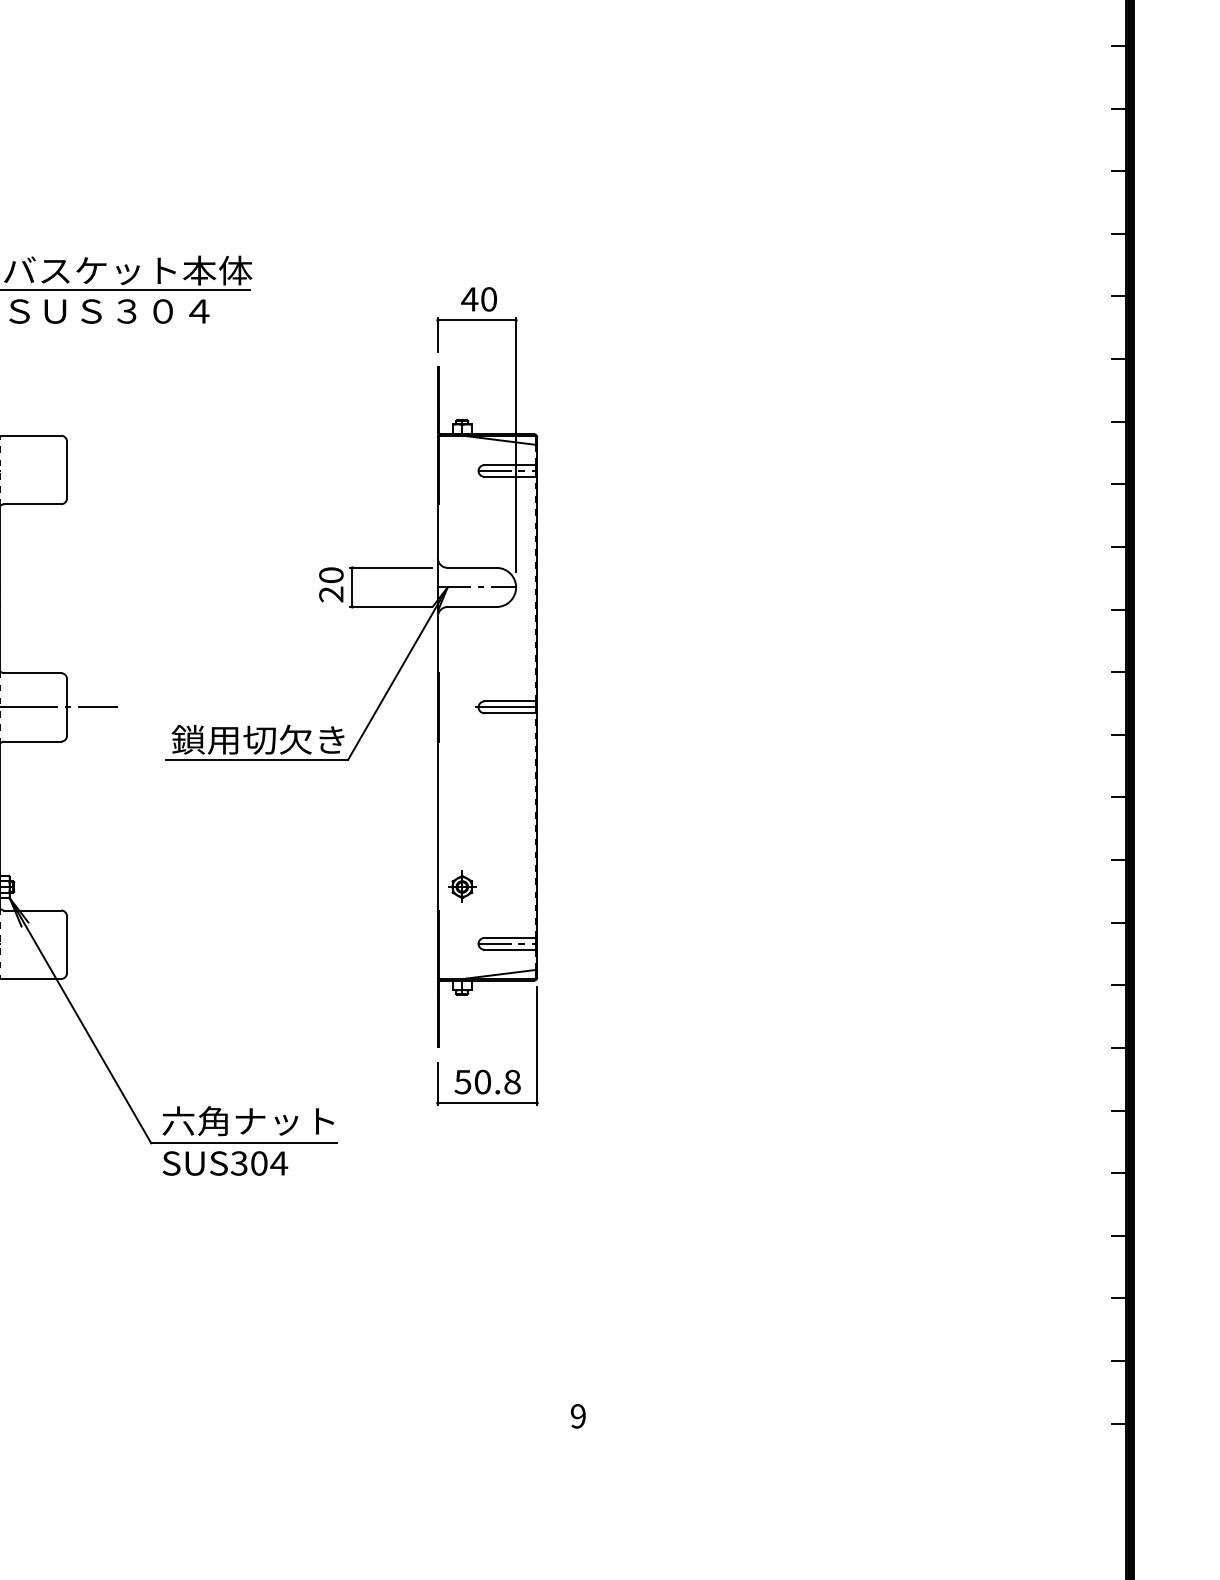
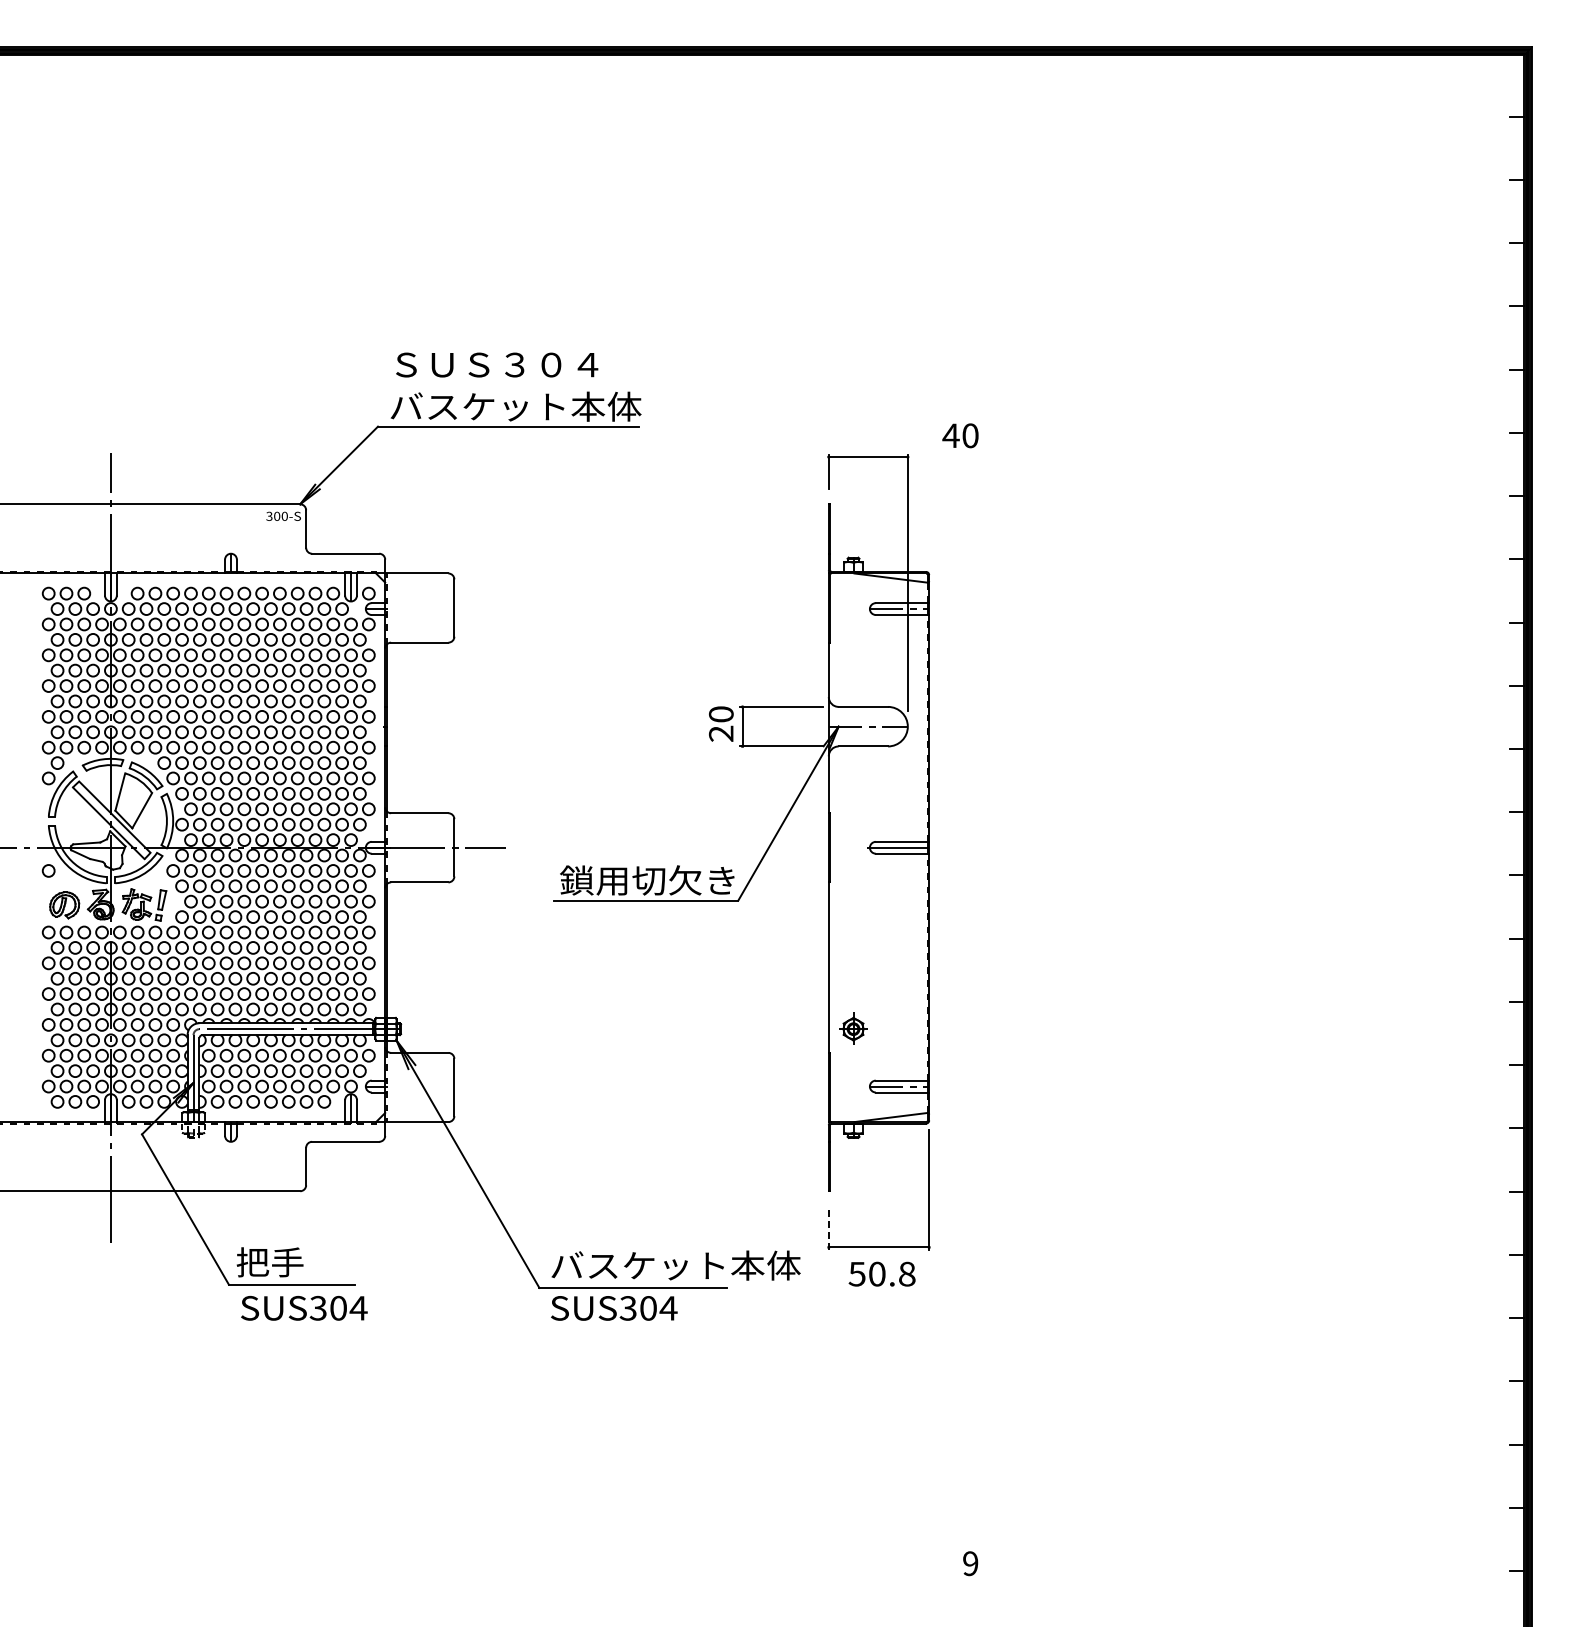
text: (479, 299) -> (960, 435), moved
text: (109, 310) -> (497, 364), moved
text: (487, 1081) -> (881, 1273), moved
line: (437, 1083) -> (828, 1227), solid -> dashed
text: (286, 1121) -> (675, 1265), 六角ナット -> バスケット本体

